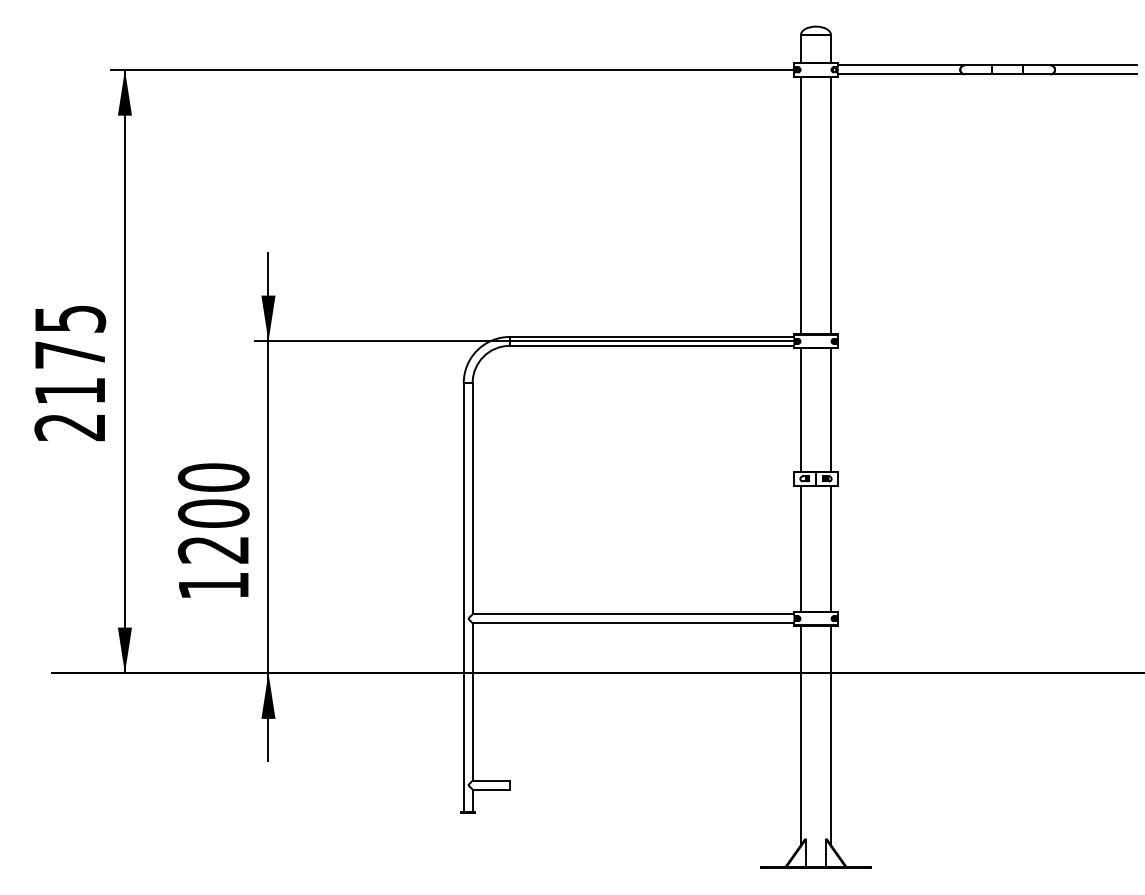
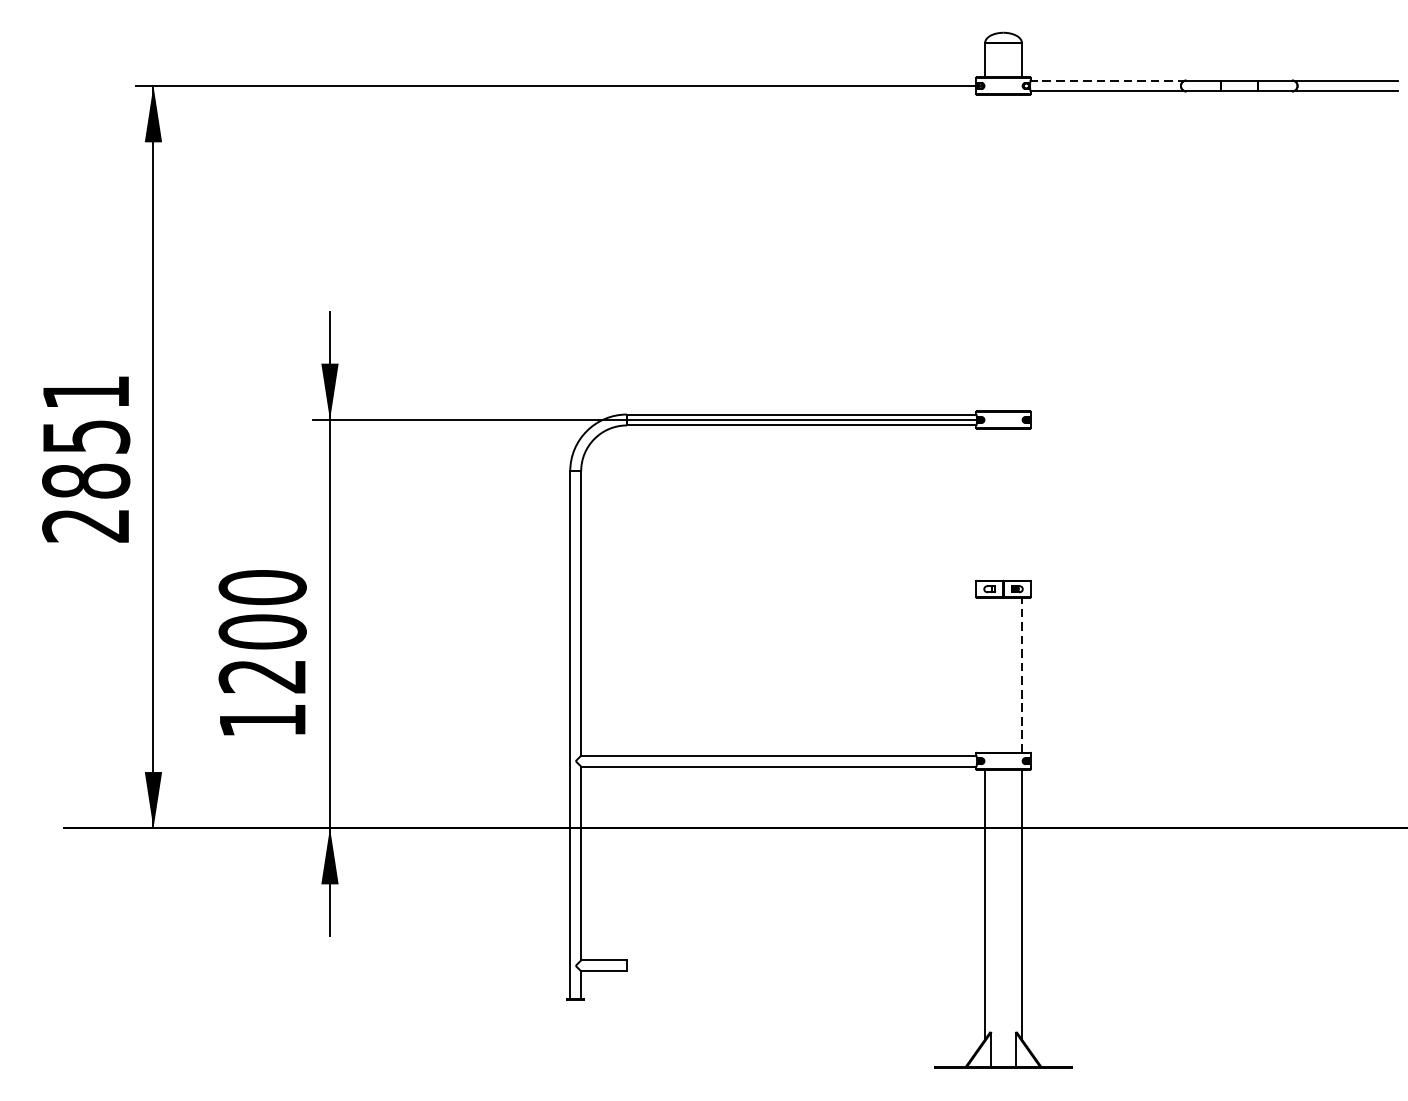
line: (900, 65) -> (1107, 80), solid -> dashed
line: (801, 205) -> (985, 252), removed
line: (830, 205) -> (1021, 252), removed
text: (70, 355) -> (86, 437), 2175 -> 2851
line: (801, 410) -> (985, 504), removed
line: (830, 410) -> (1021, 504), removed
line: (801, 548) -> (985, 674), removed
line: (830, 548) -> (1021, 674), solid -> dashed

